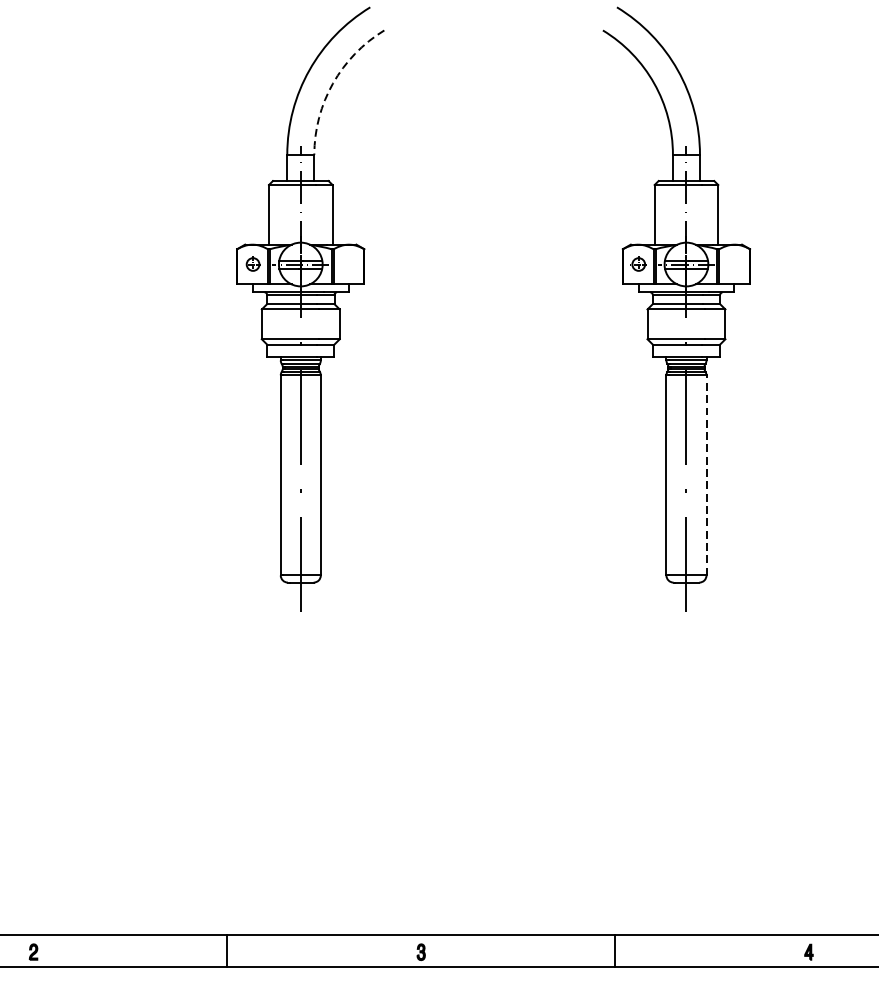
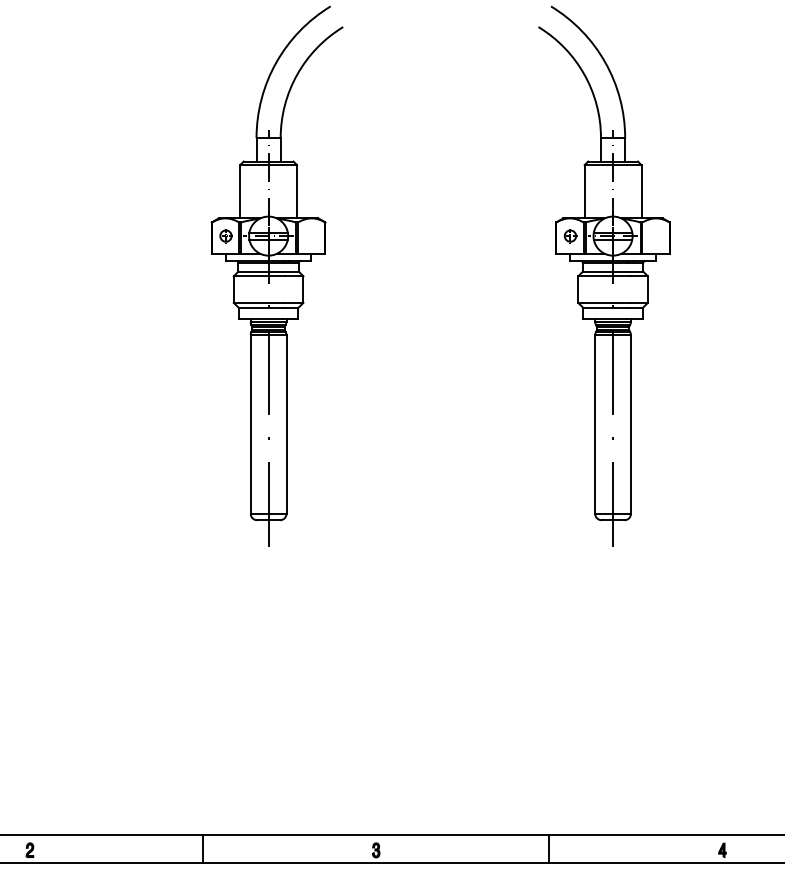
arc: (333, 83) -> (297, 74), dashed -> solid
line: (705, 474) -> (630, 423), dashed -> solid

